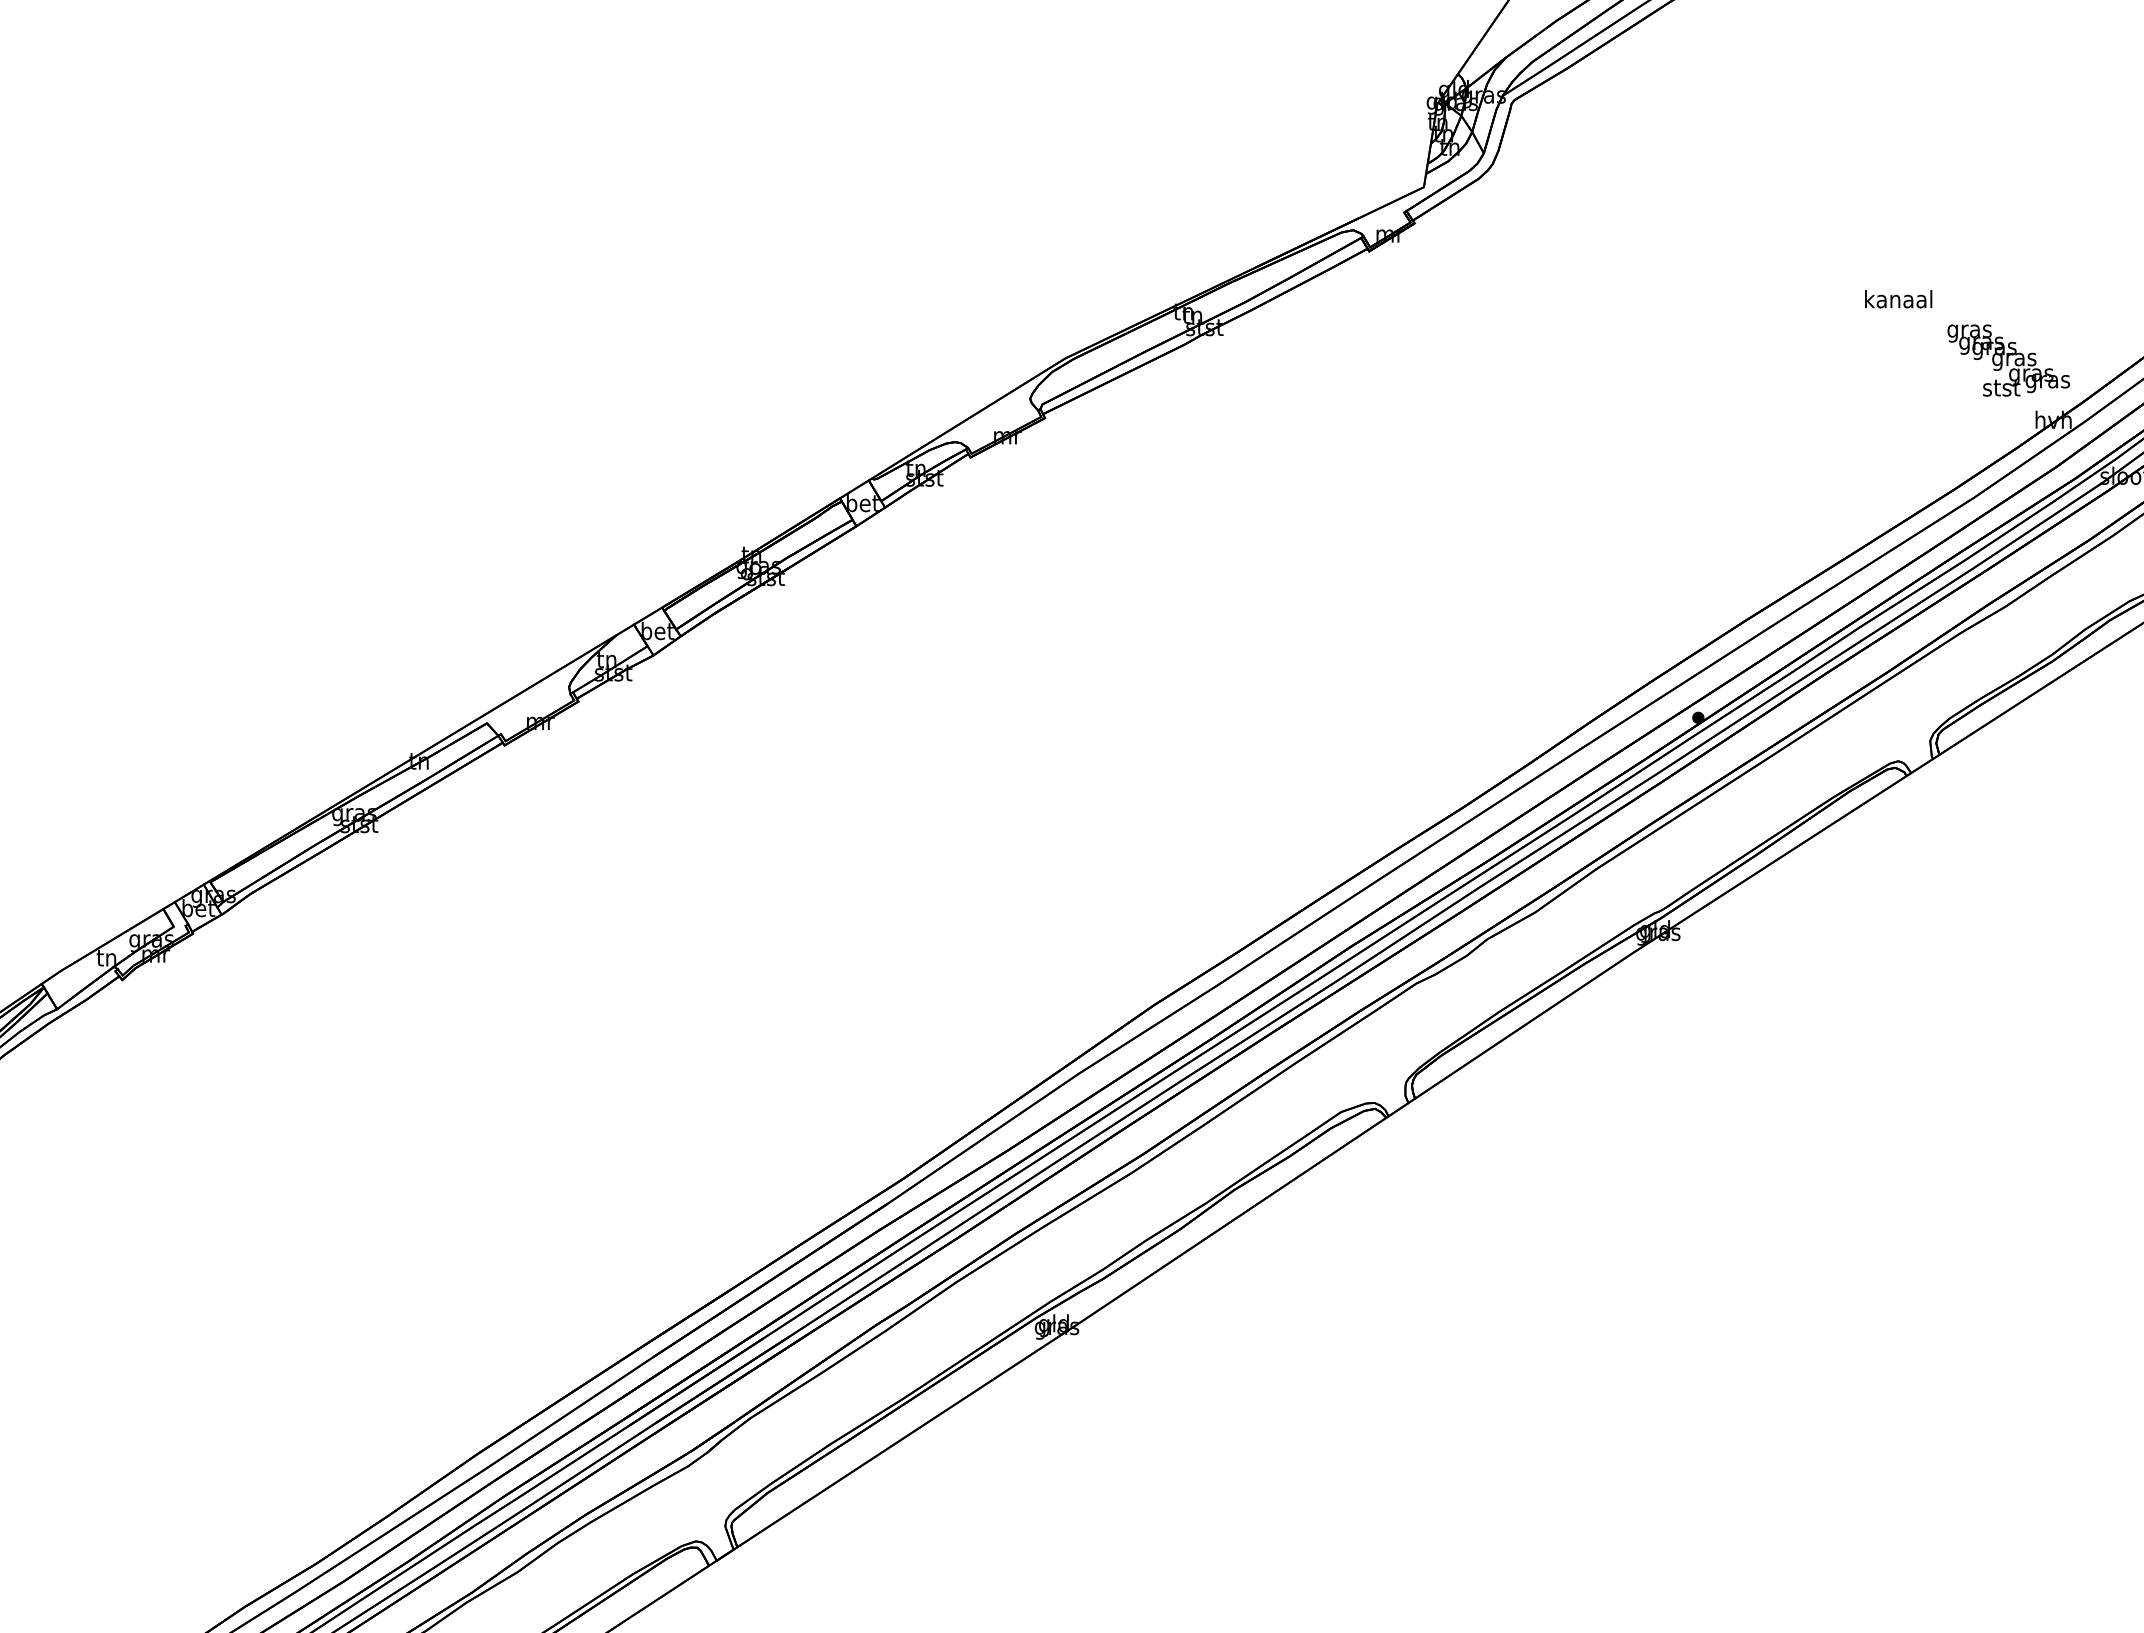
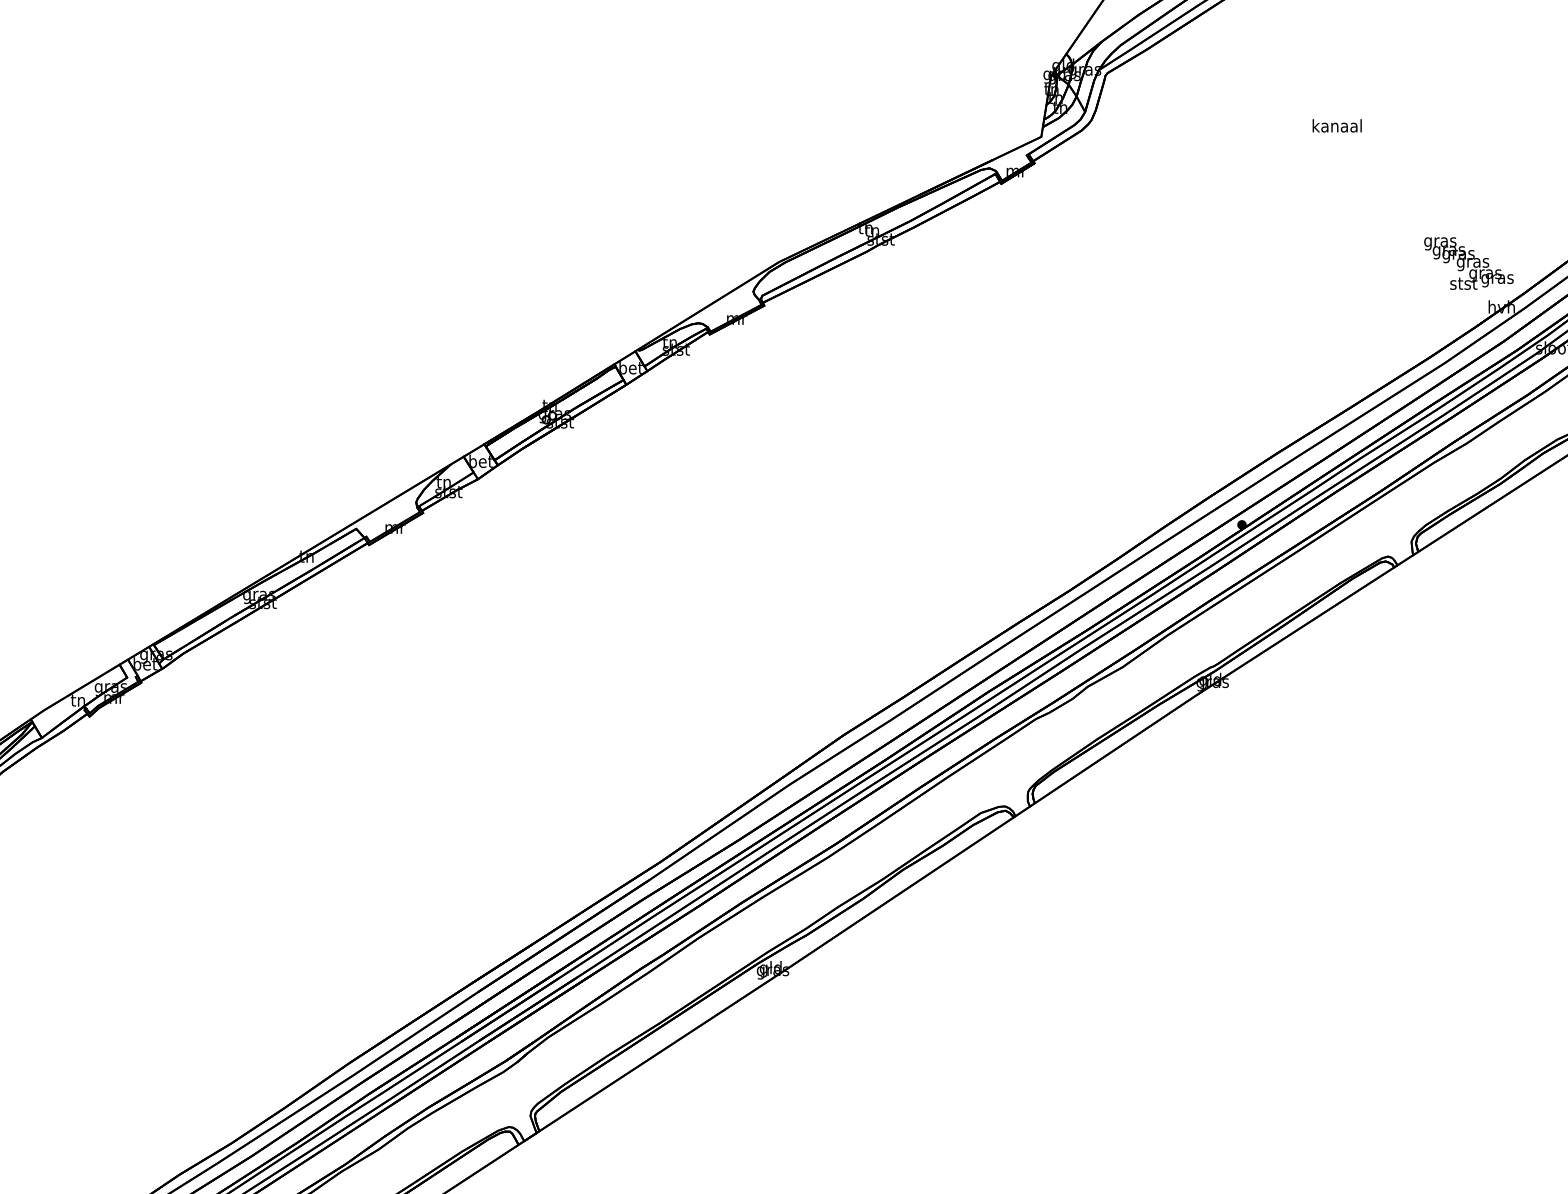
text: (1898, 299) -> (1337, 126), moved

